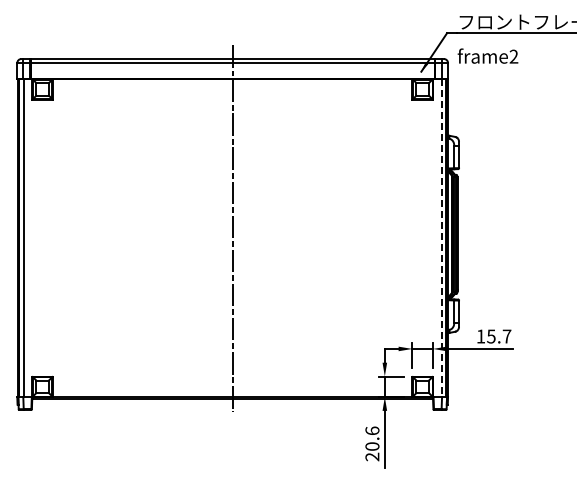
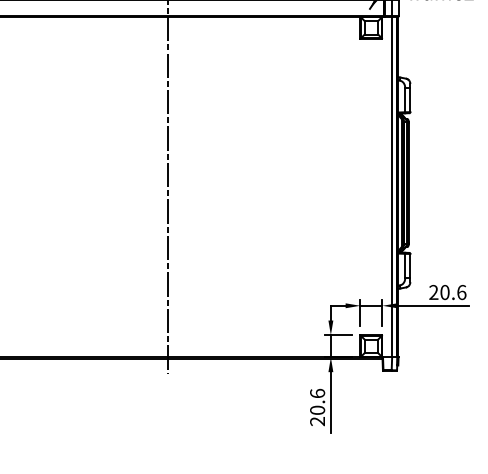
line: (441, 238) -> (391, 187), dashed -> solid
text: (493, 336) -> (447, 292), 15.7 -> 20.6

